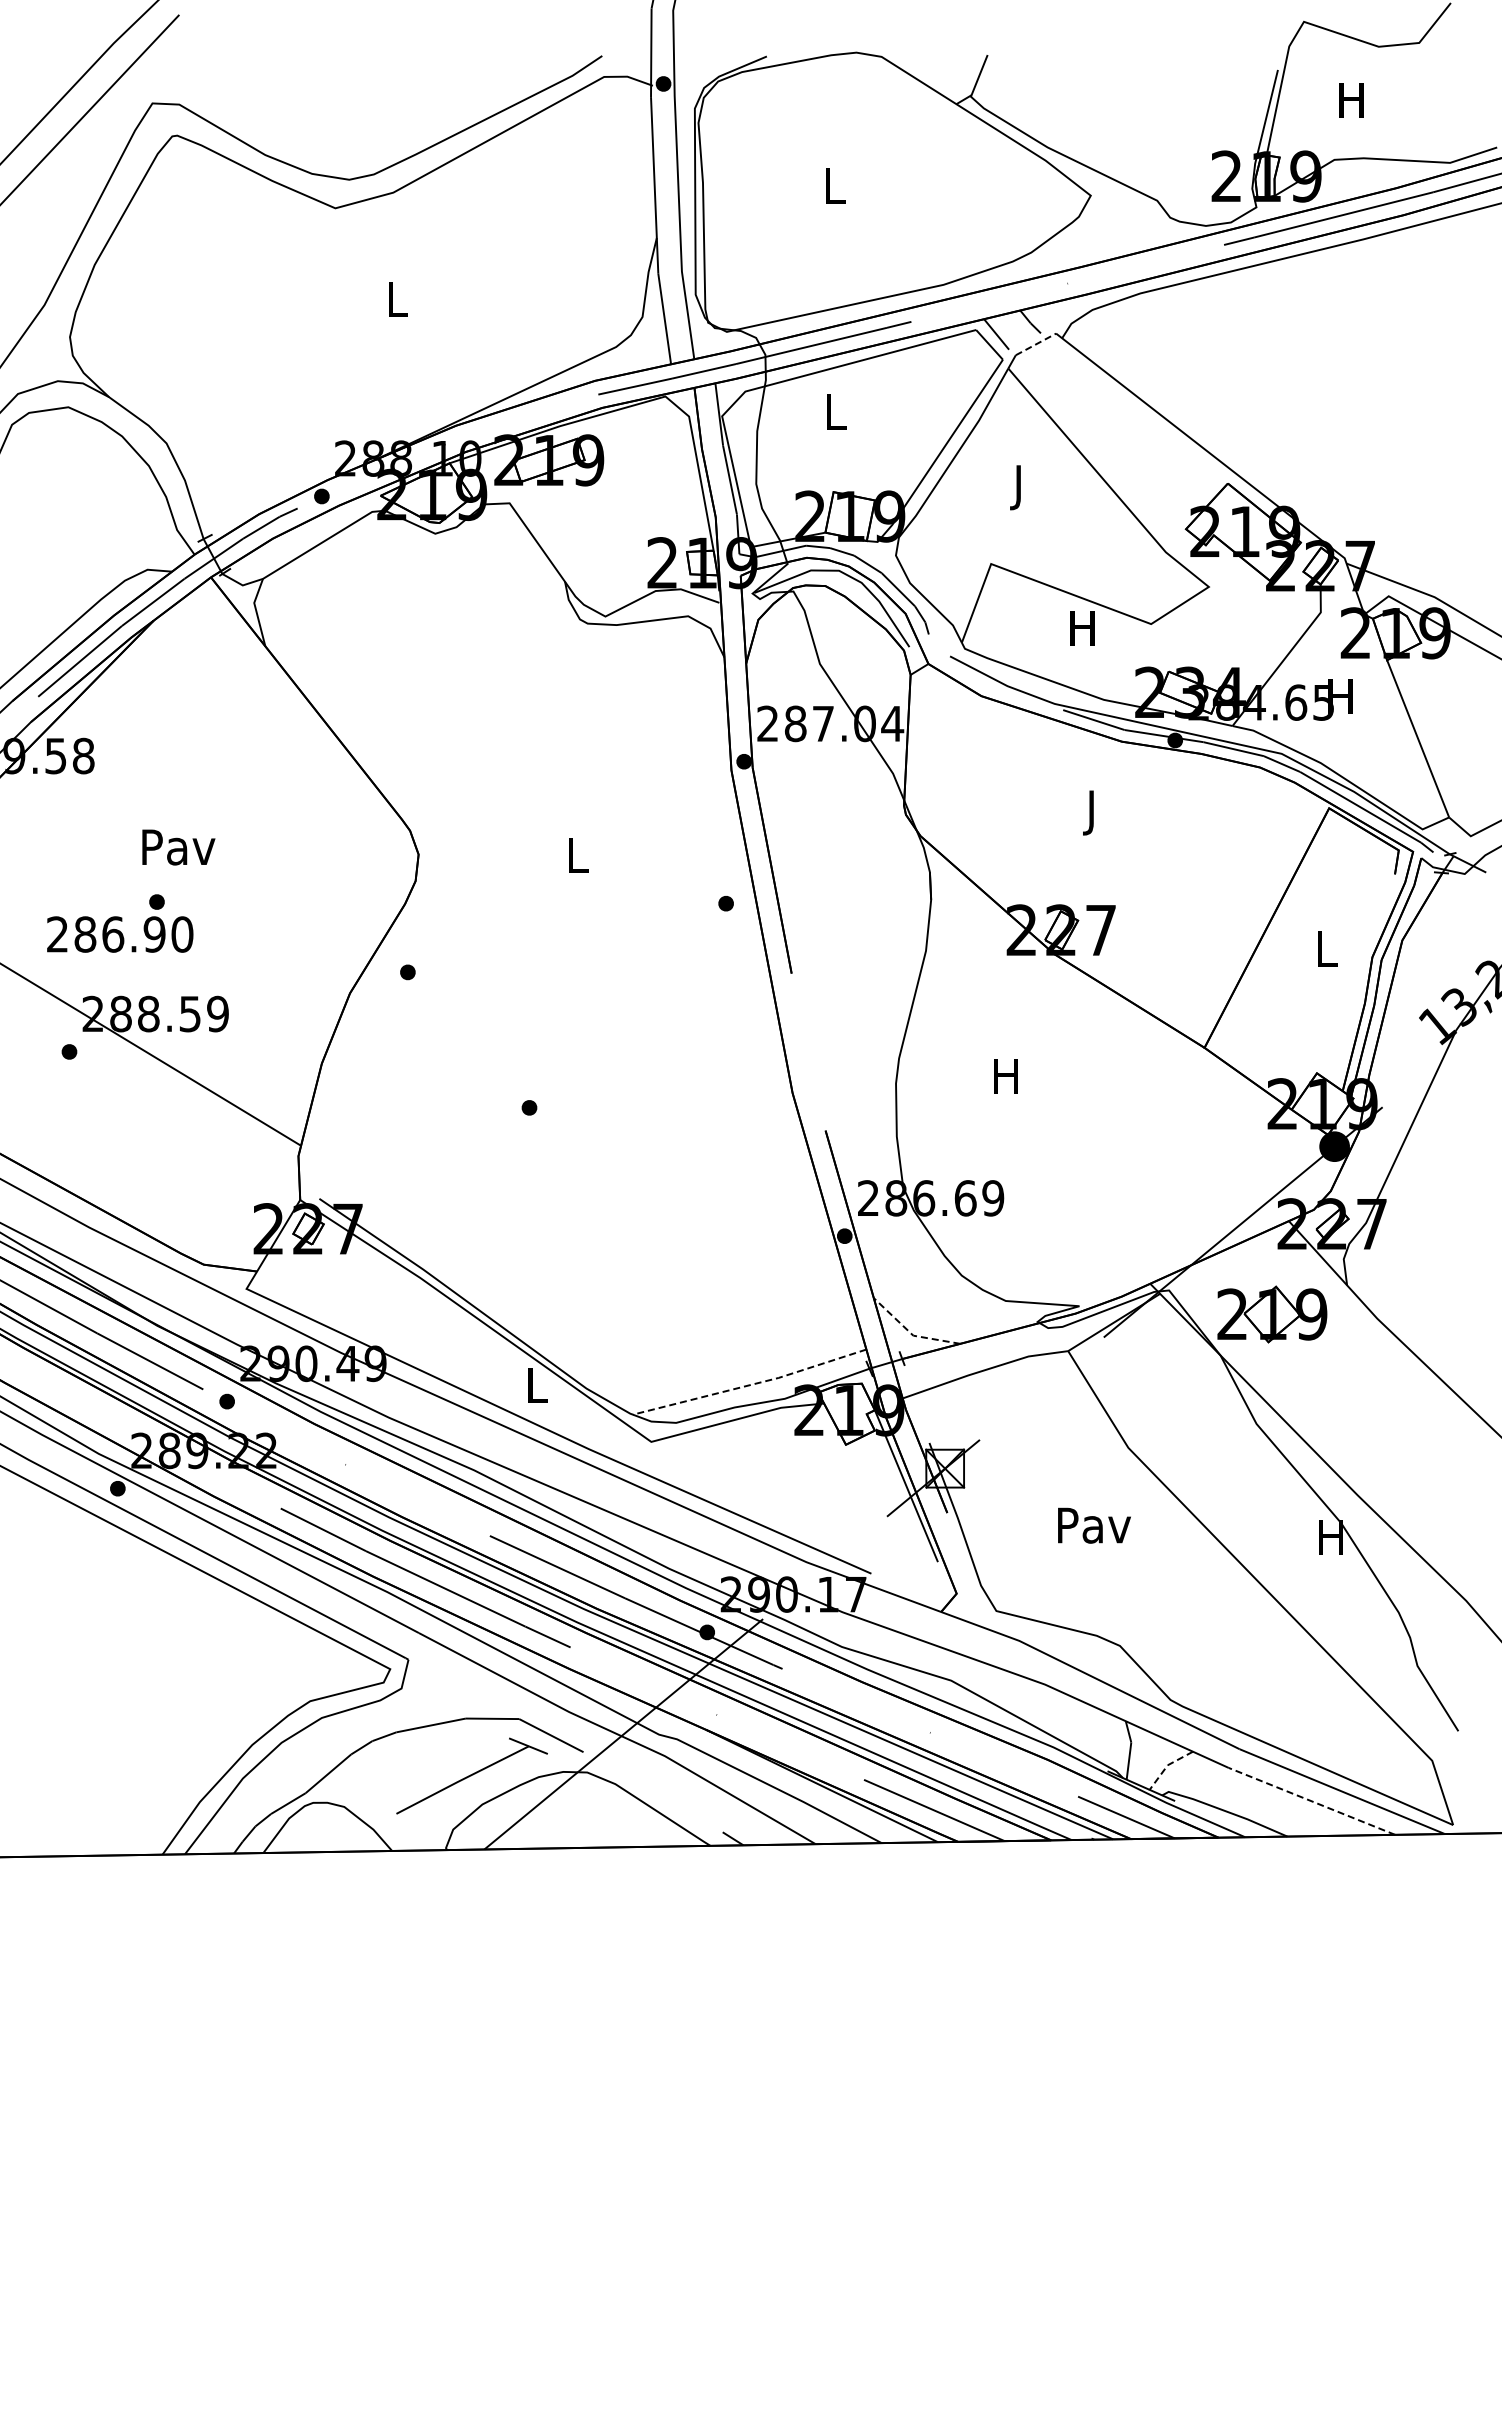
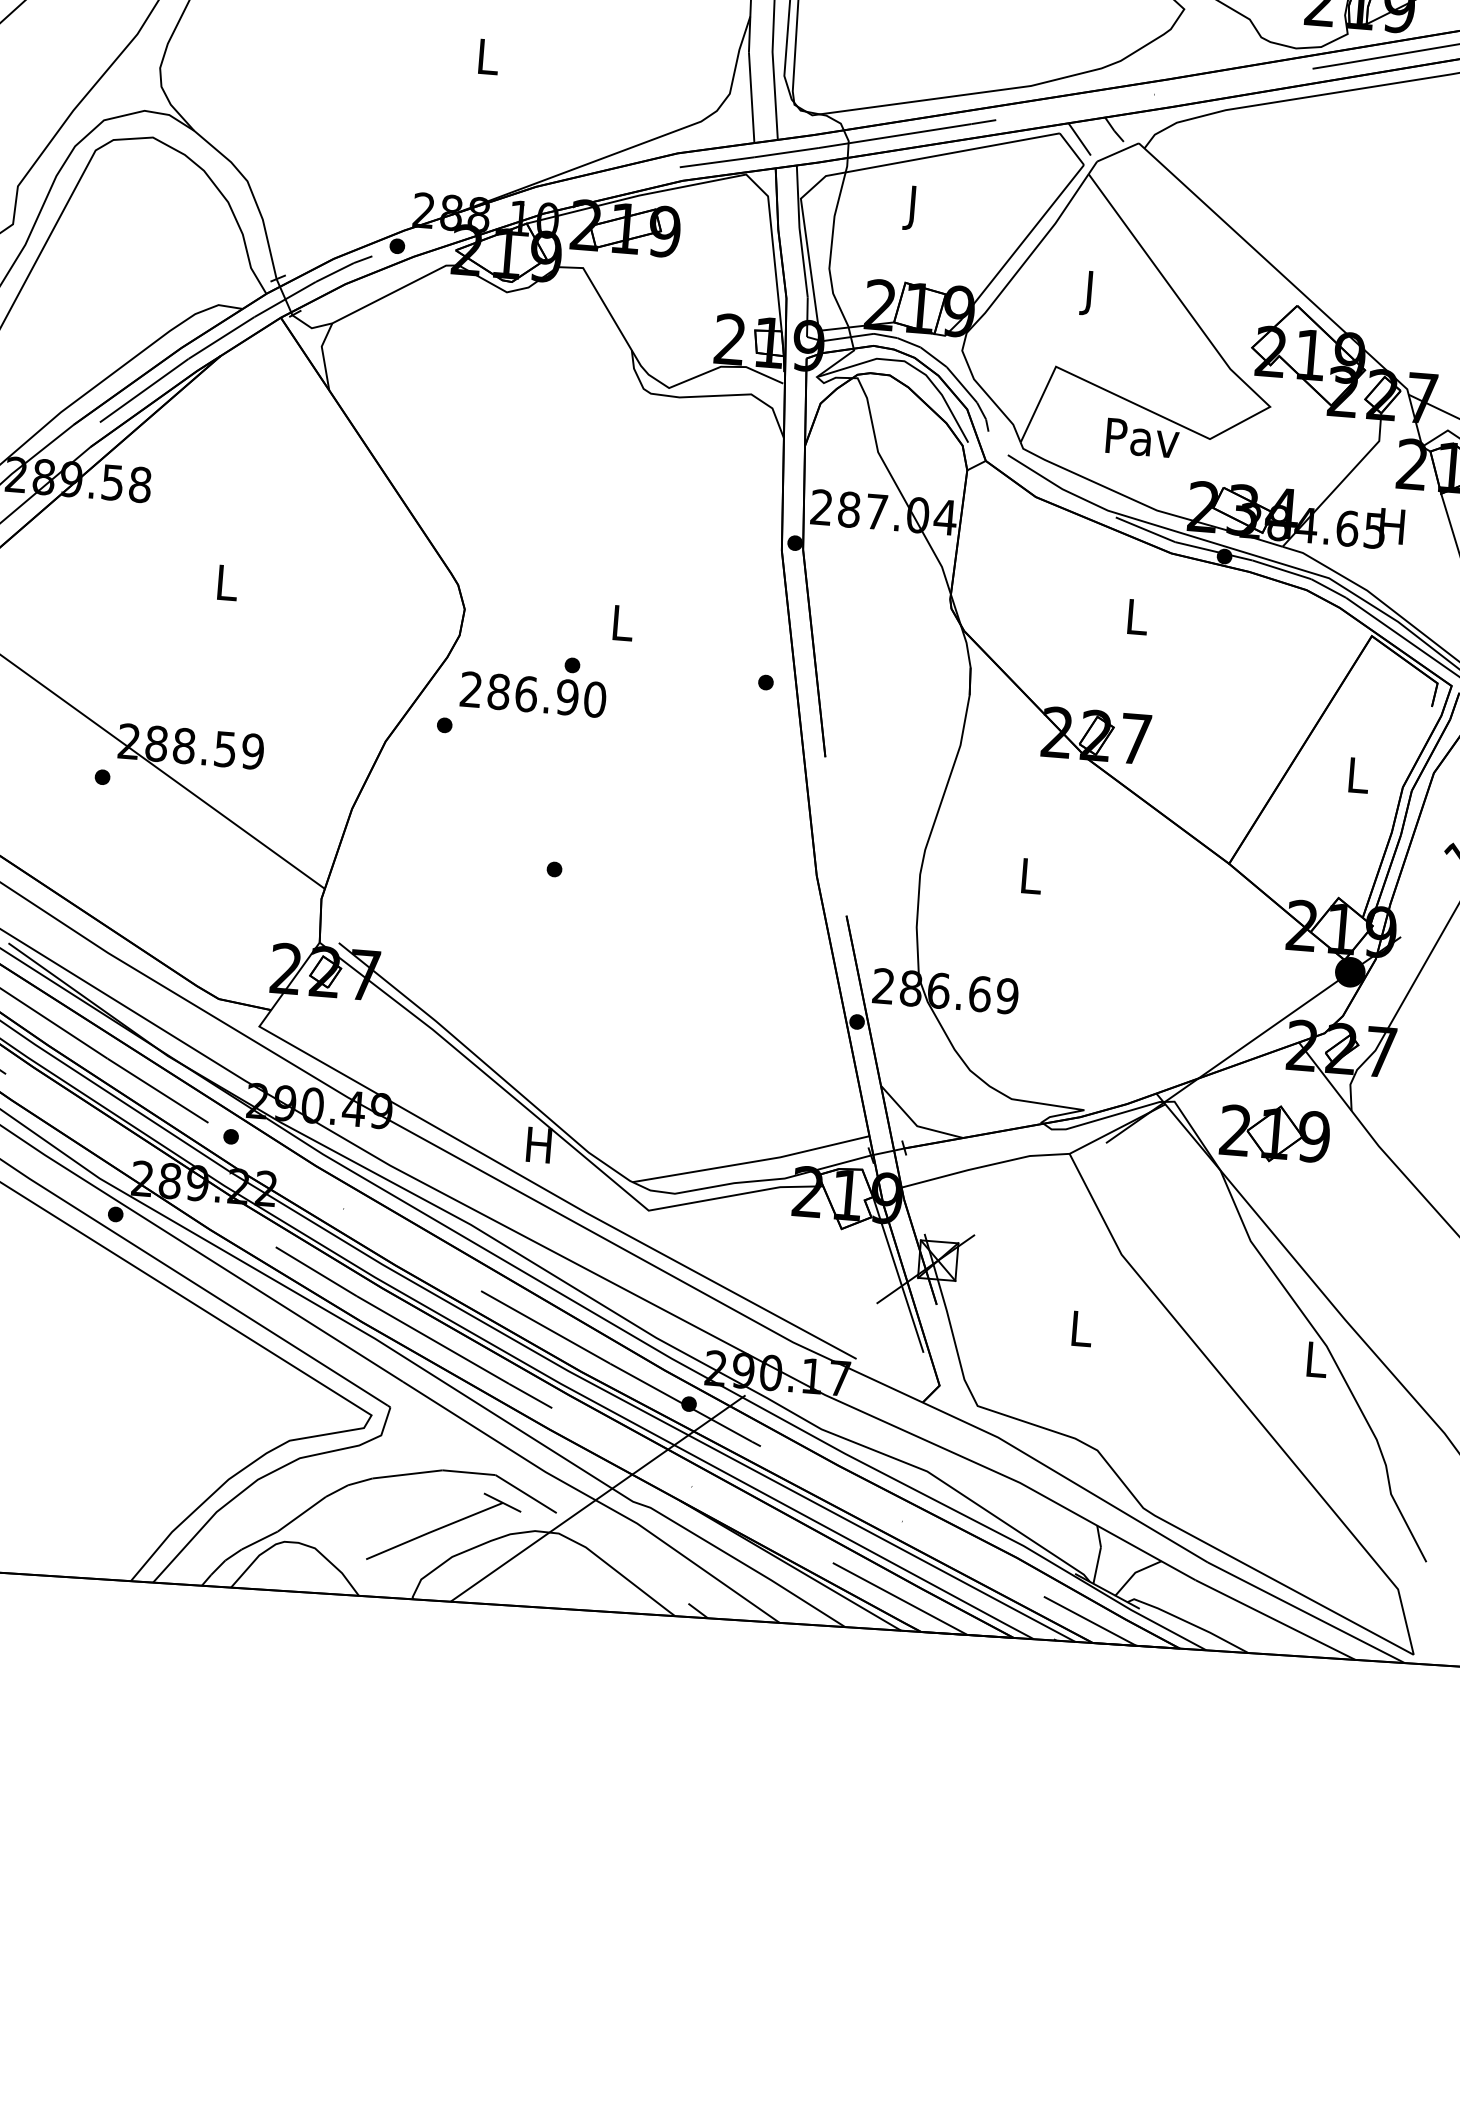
line: (1035, 344) -> (1117, 152), dashed -> solid
text: (836, 416) -> (914, 208), L -> J
text: (1083, 628) -> (1142, 438), H -> Pav
text: (1093, 812) -> (1137, 621), J -> L
text: (178, 847) -> (227, 583), Pav -> L
text: (120, 923) -> (534, 683), moved
text: (1005, 1076) -> (1029, 876), H -> L
line: (911, 1333) -> (915, 1123), dashed -> solid
line: (750, 1384) -> (751, 1161), dashed -> solid
text: (535, 1385) -> (538, 1145), L -> H
text: (1094, 1525) -> (1081, 1328), Pav -> L
text: (1330, 1537) -> (1314, 1359), H -> L
line: (1167, 1766) -> (1134, 1573), dashed -> solid
line: (1311, 1801) -> (1275, 1620), dashed -> solid

